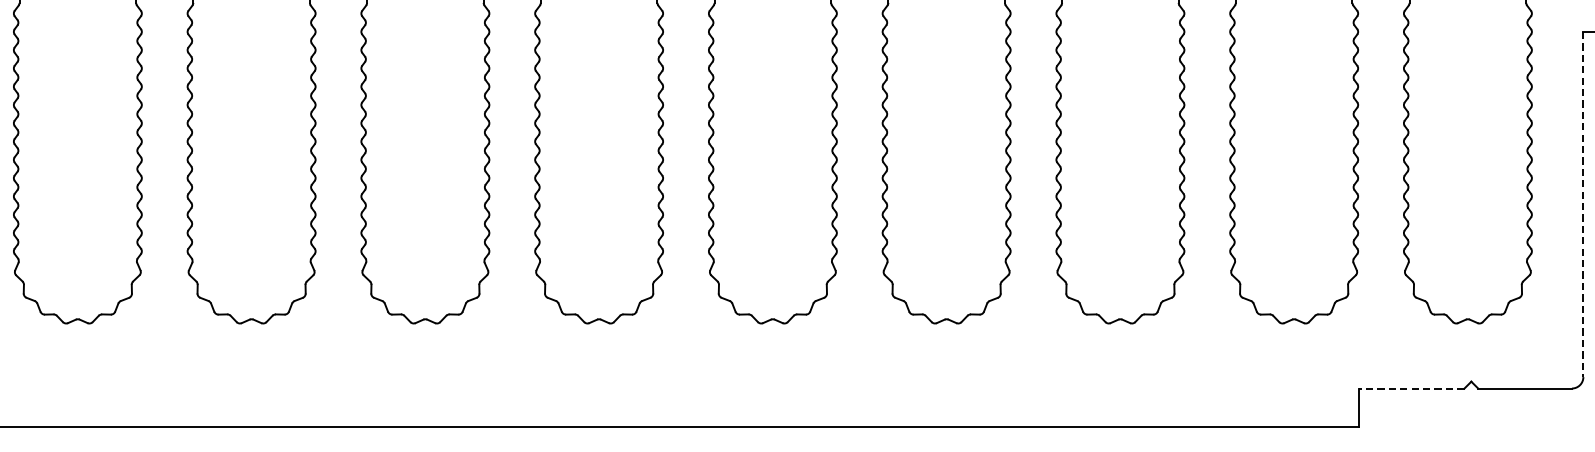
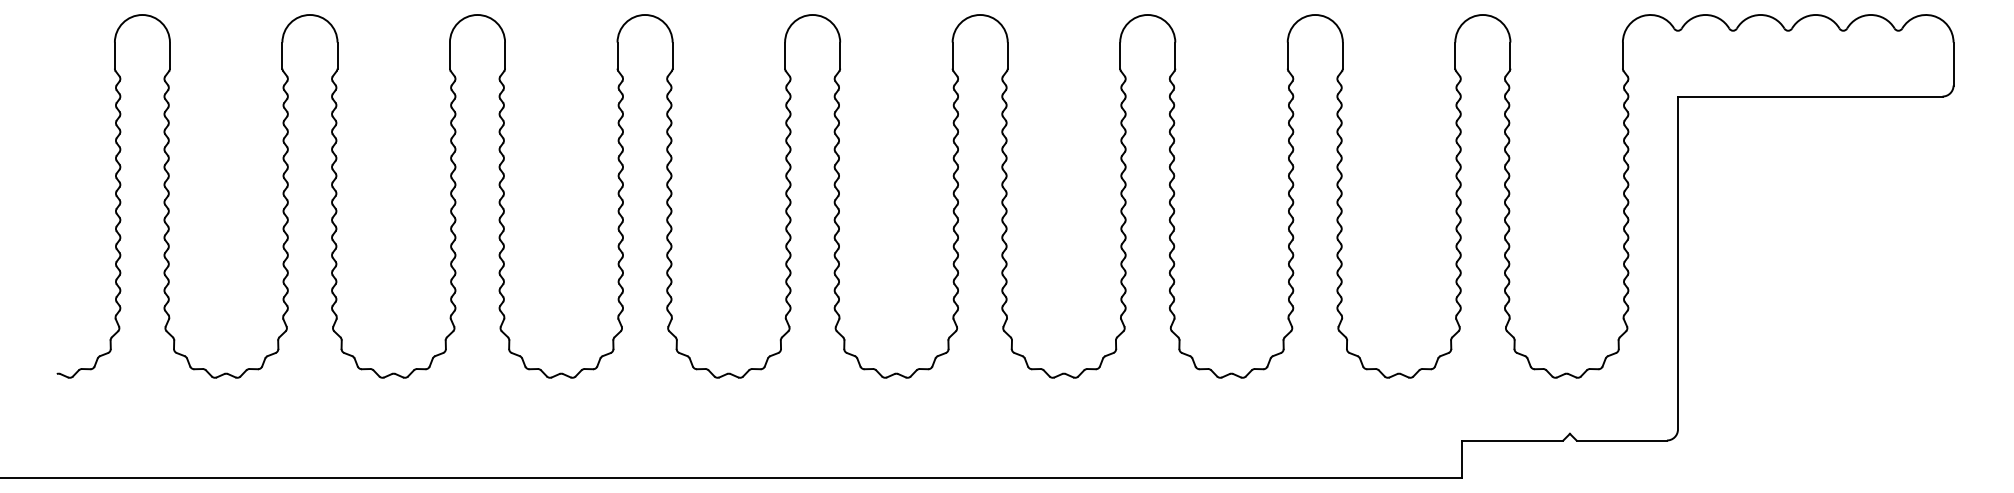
line: (1582, 204) -> (1677, 263), dashed -> solid
line: (1411, 388) -> (1512, 440), dashed -> solid

